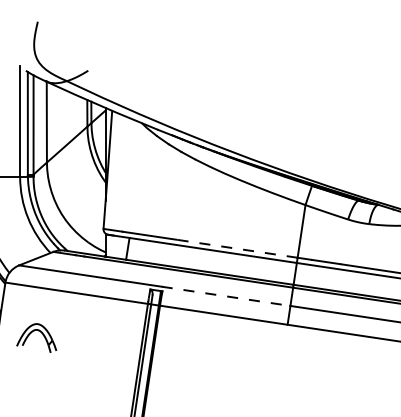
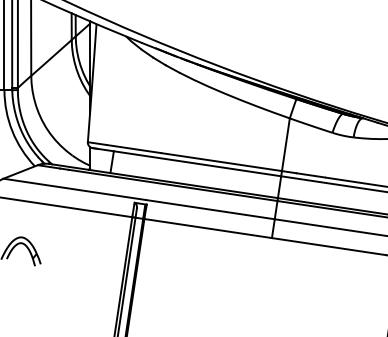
line: (236, 248) -> (220, 161), dashed -> solid
line: (226, 296) -> (210, 209), dashed -> solid

